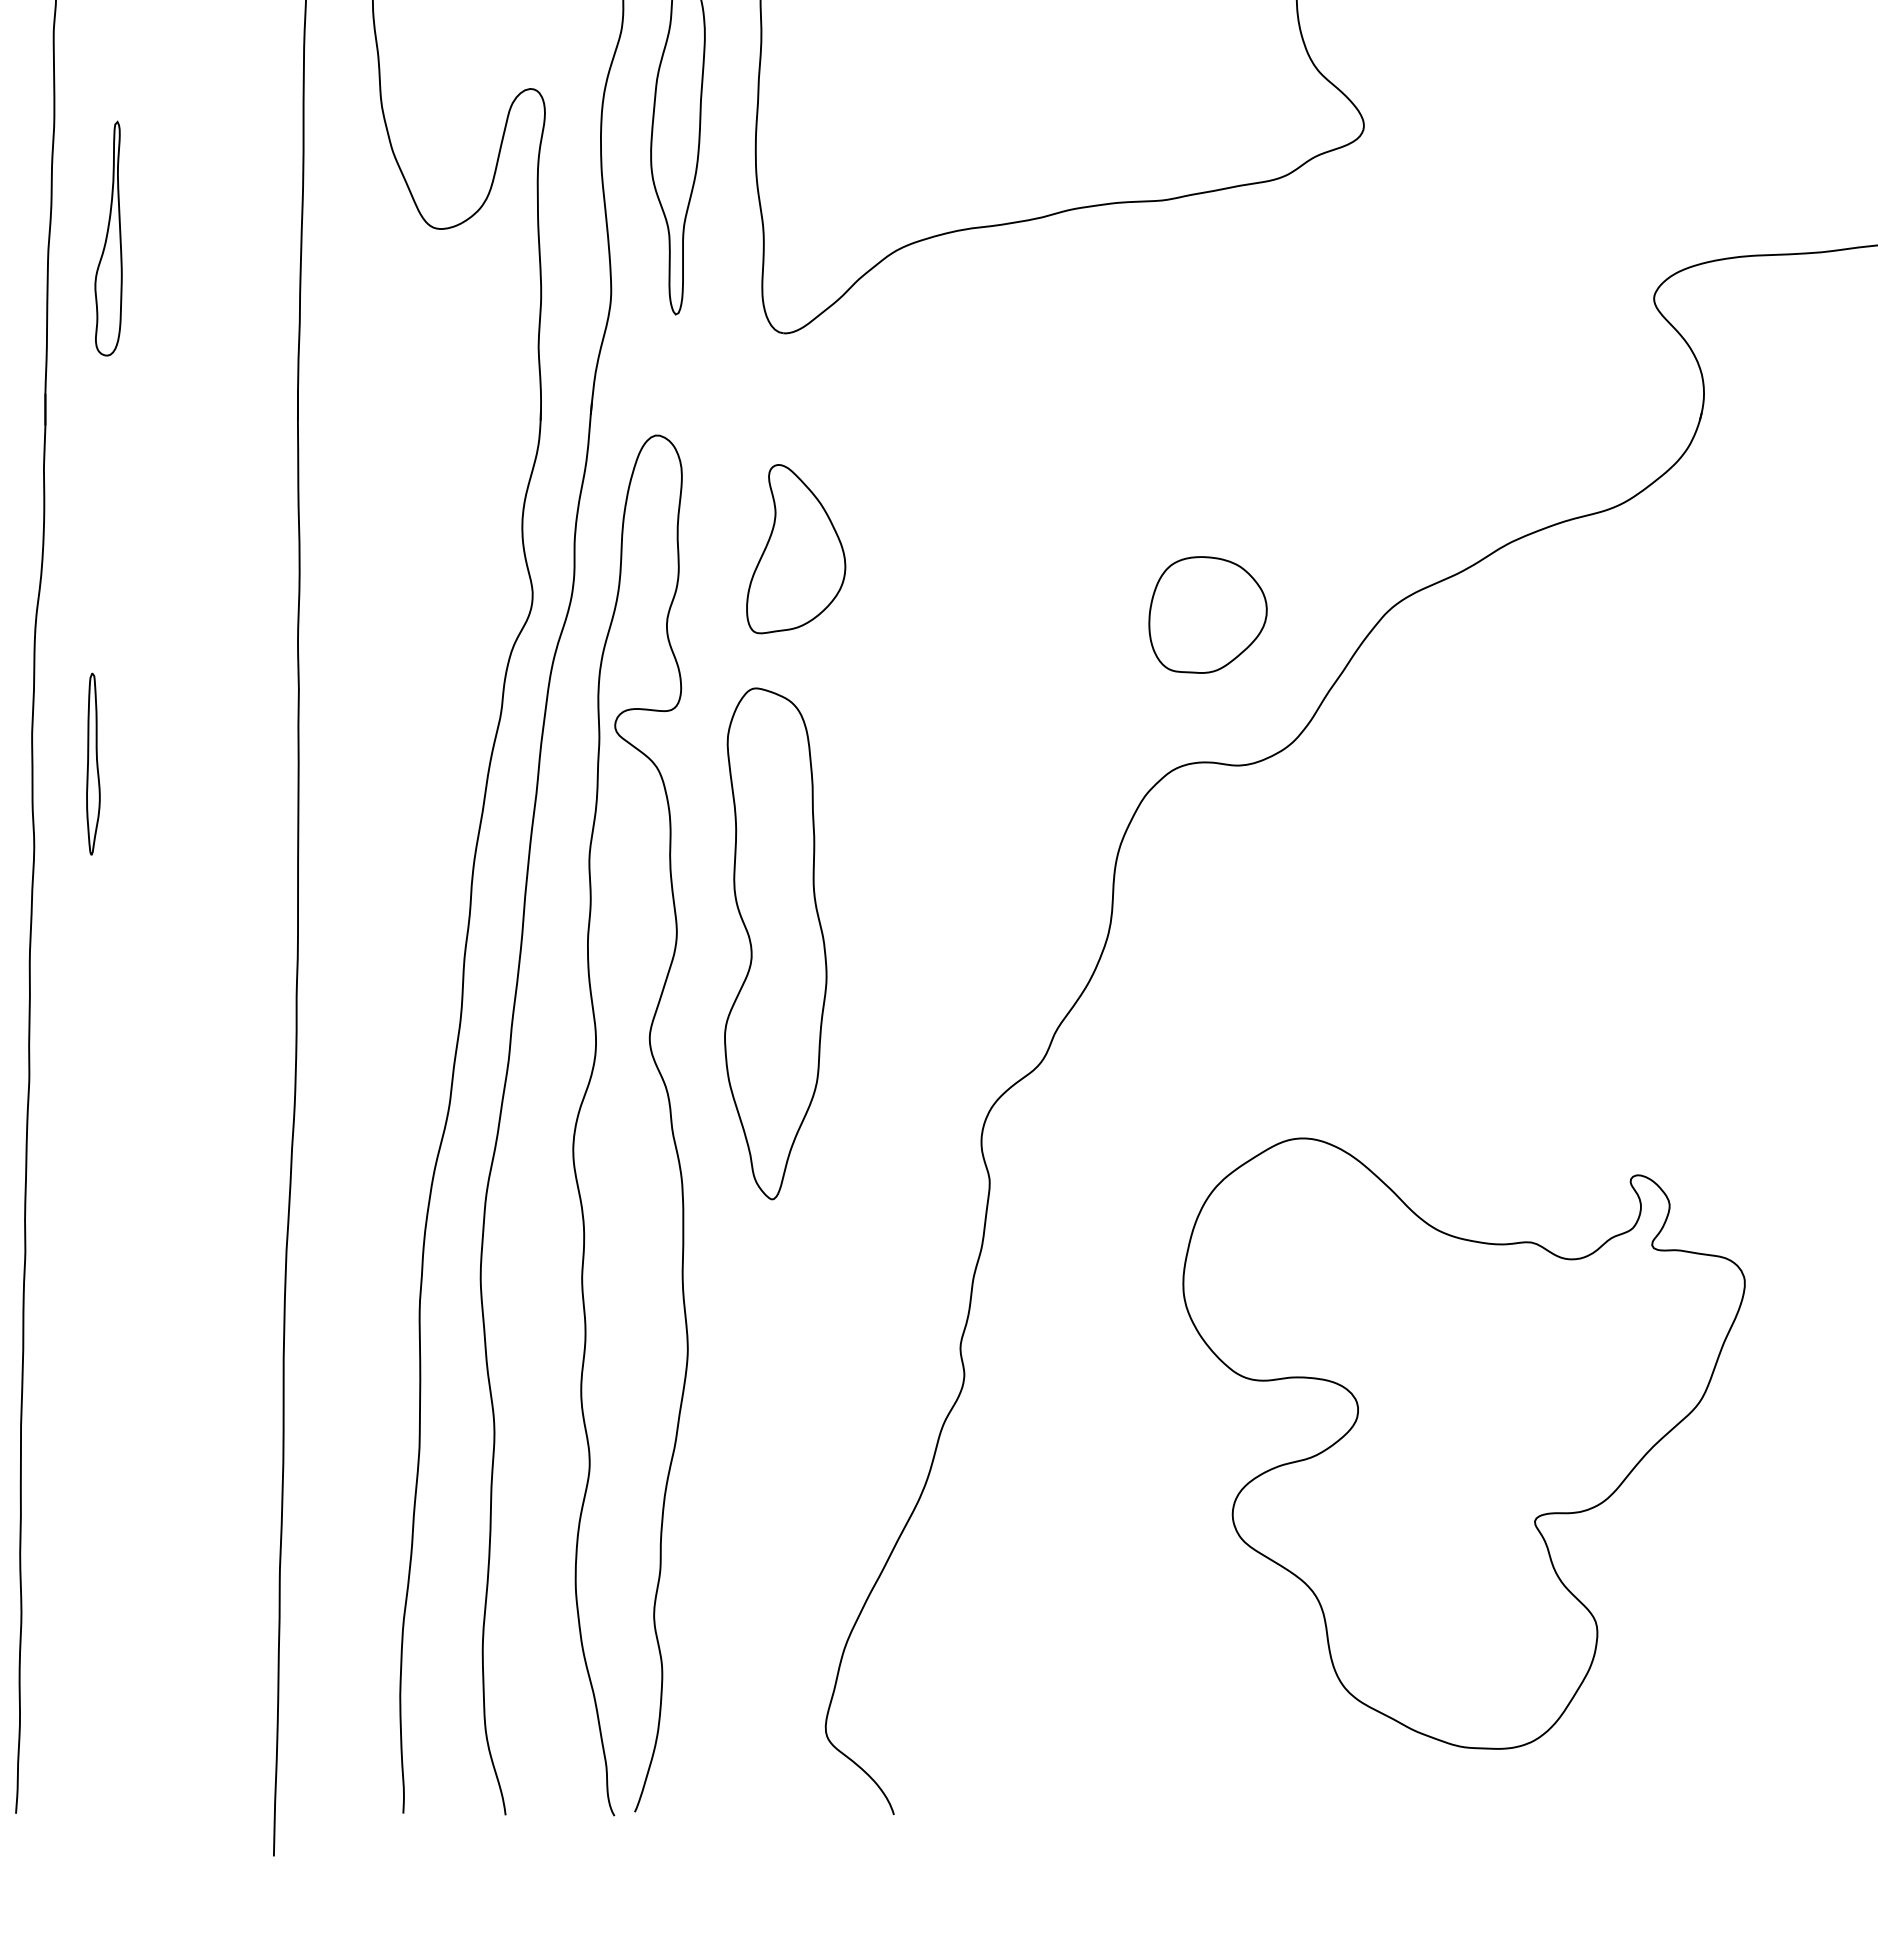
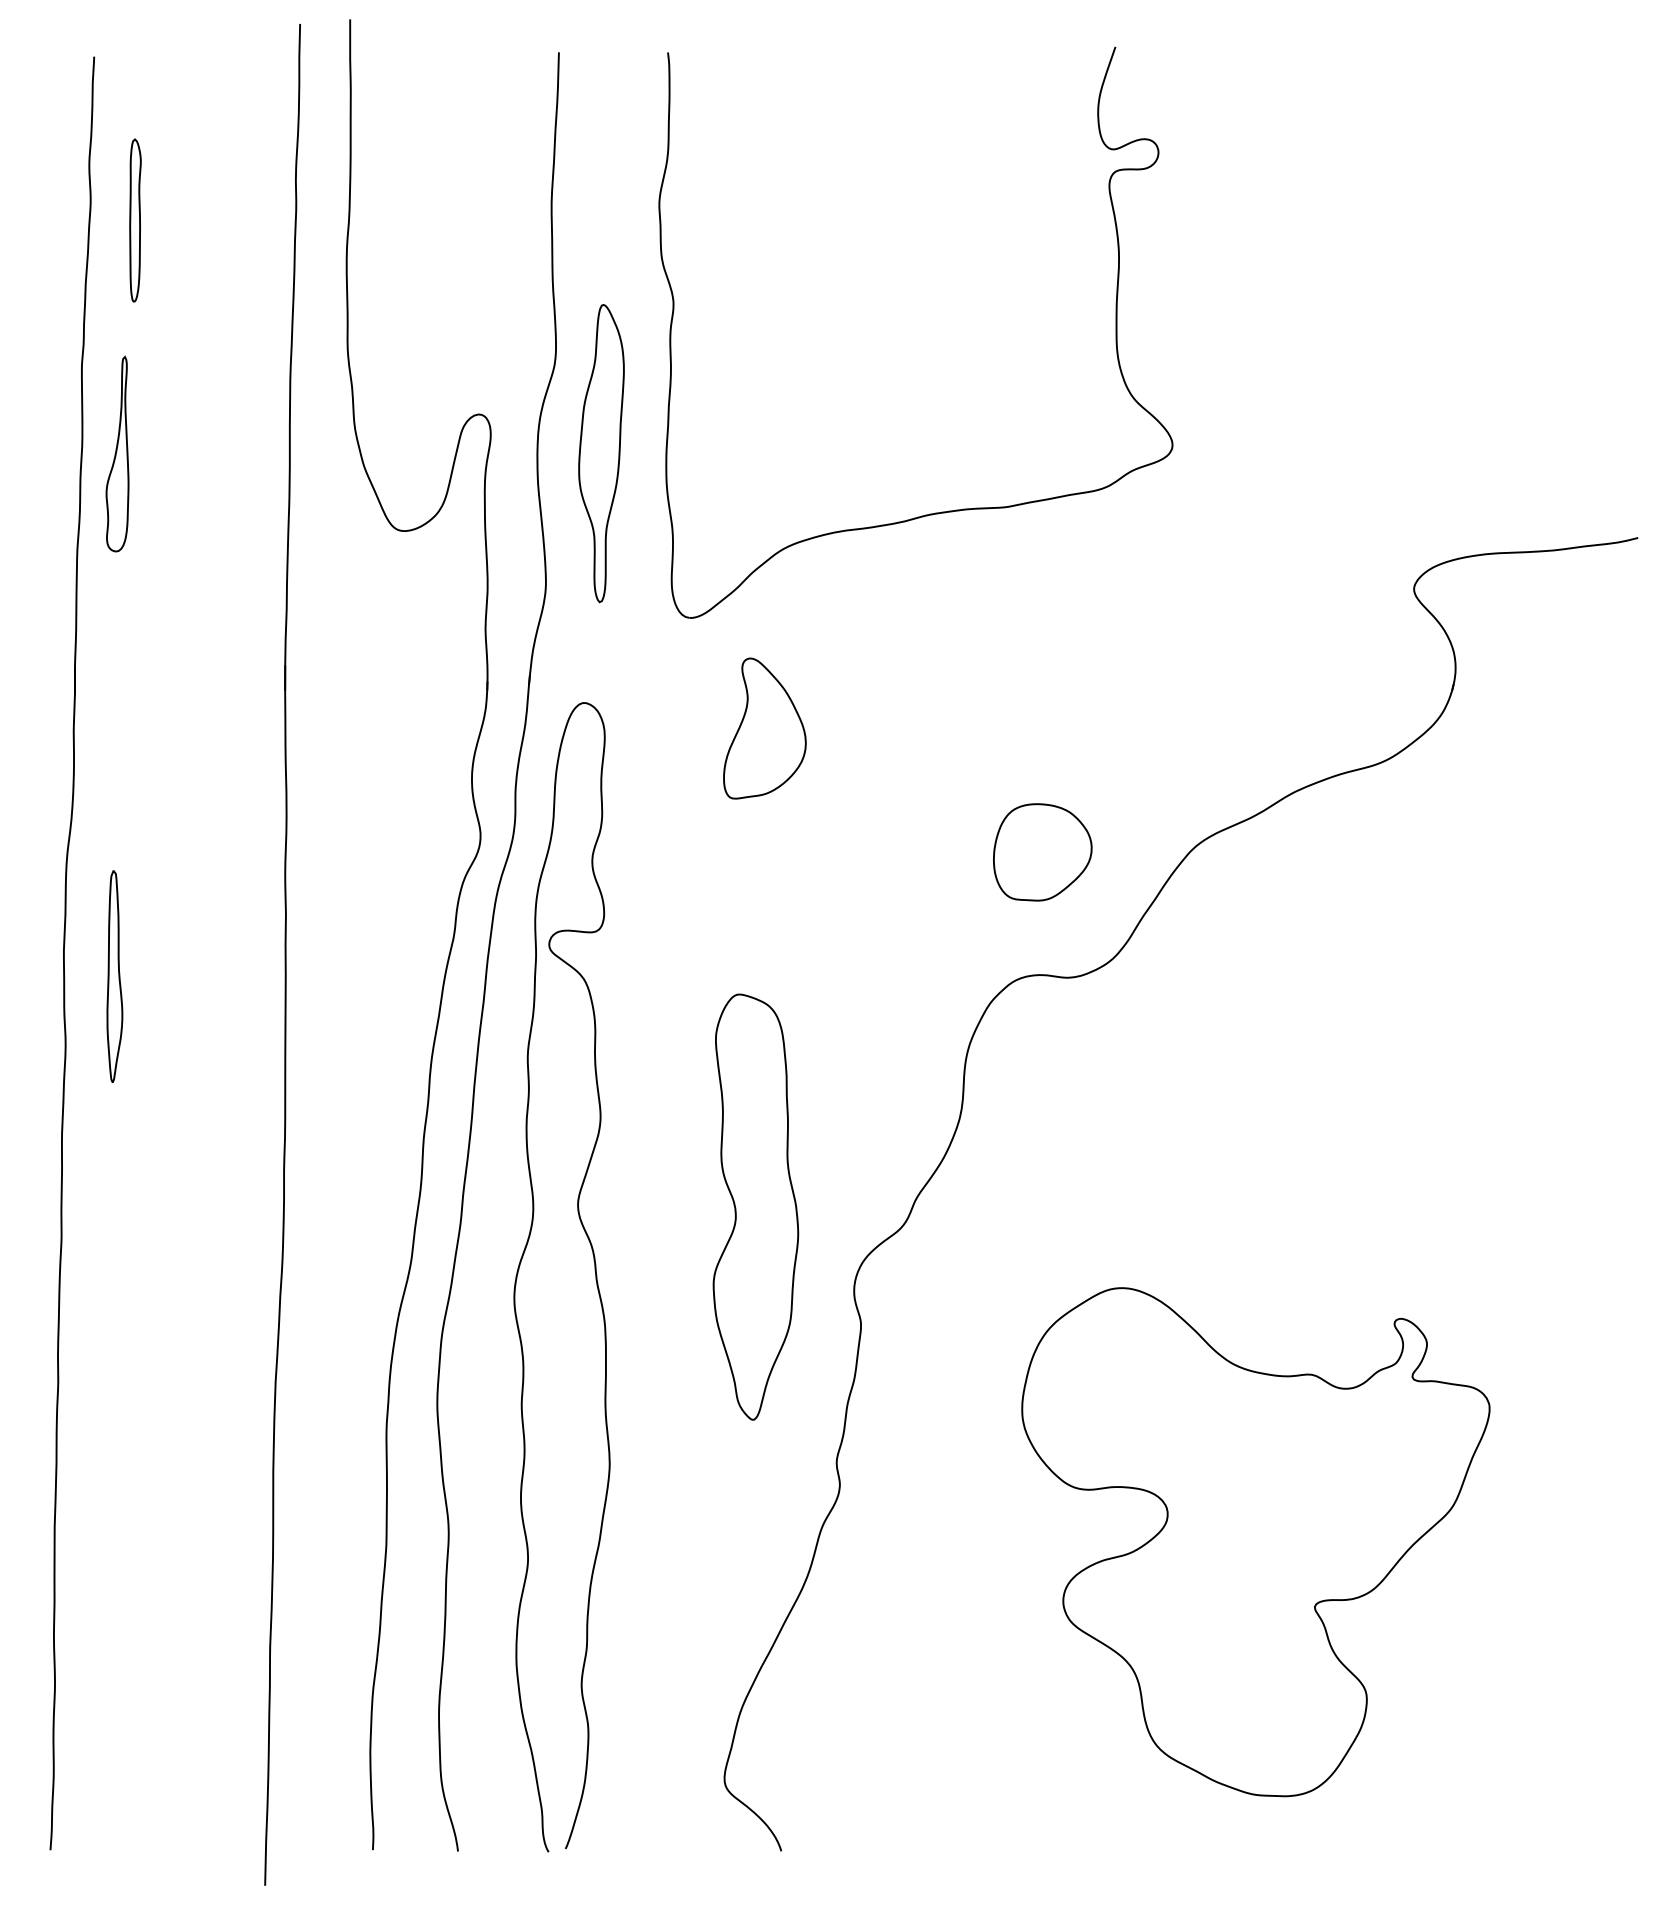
part: (108, 237) -> (117, 453), moved
part: (795, 549) -> (764, 728), moved
part: (92, 764) -> (114, 976), size x1.4
part: (775, 943) -> (755, 1206), moved

